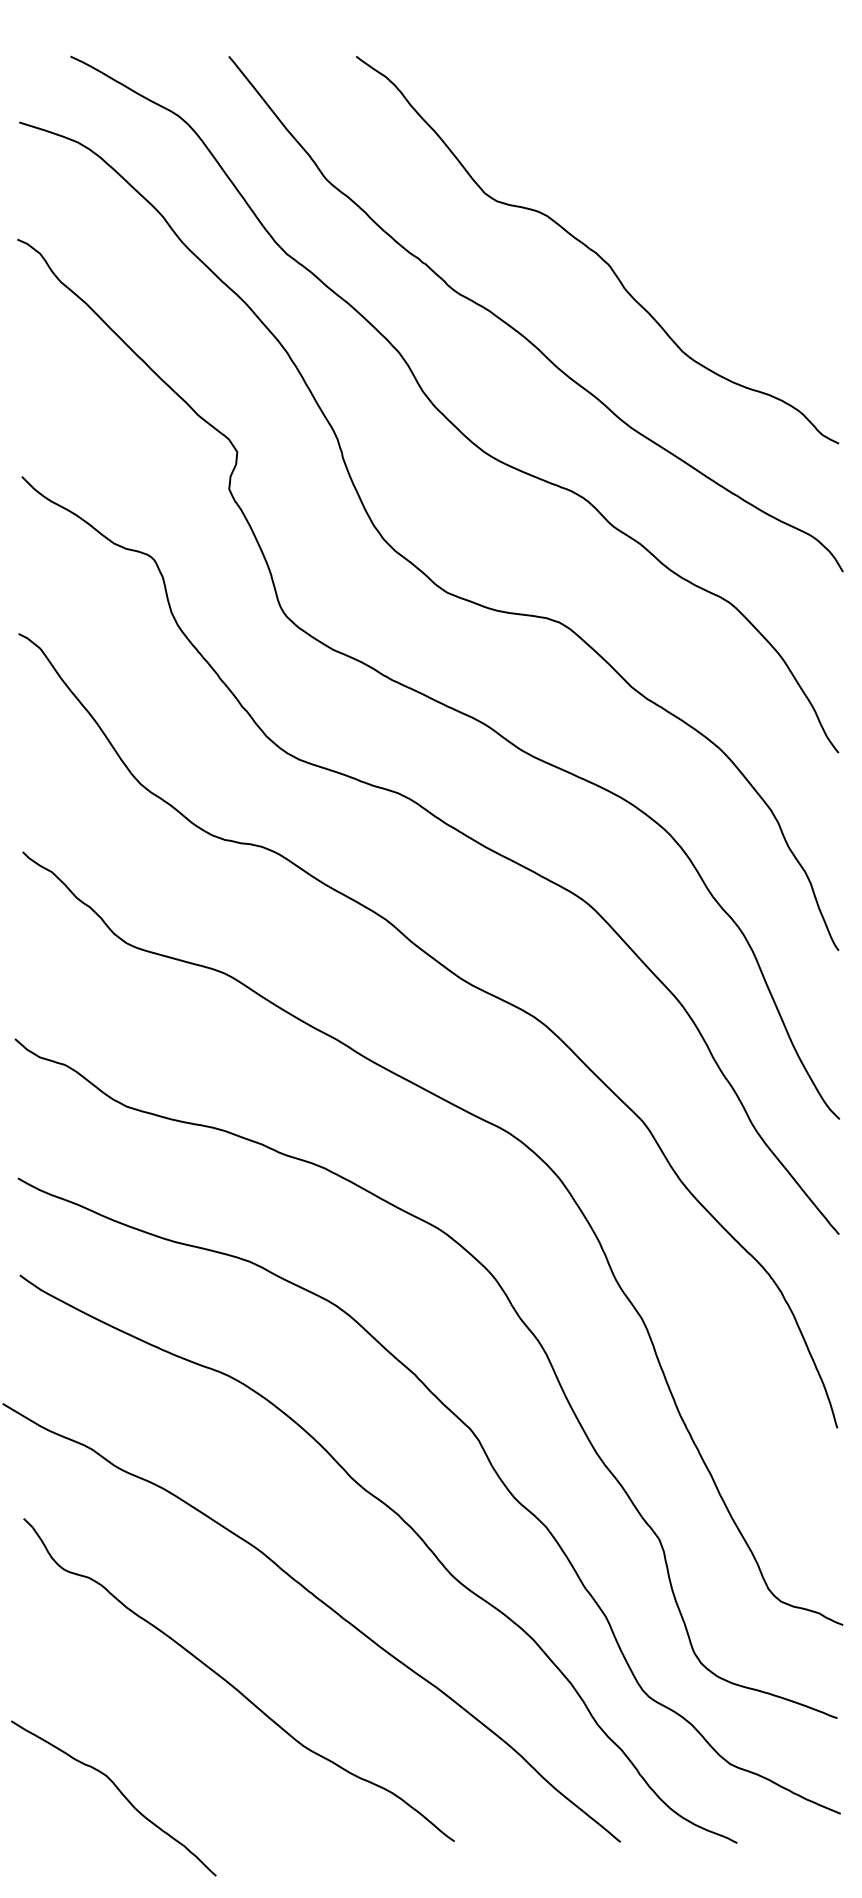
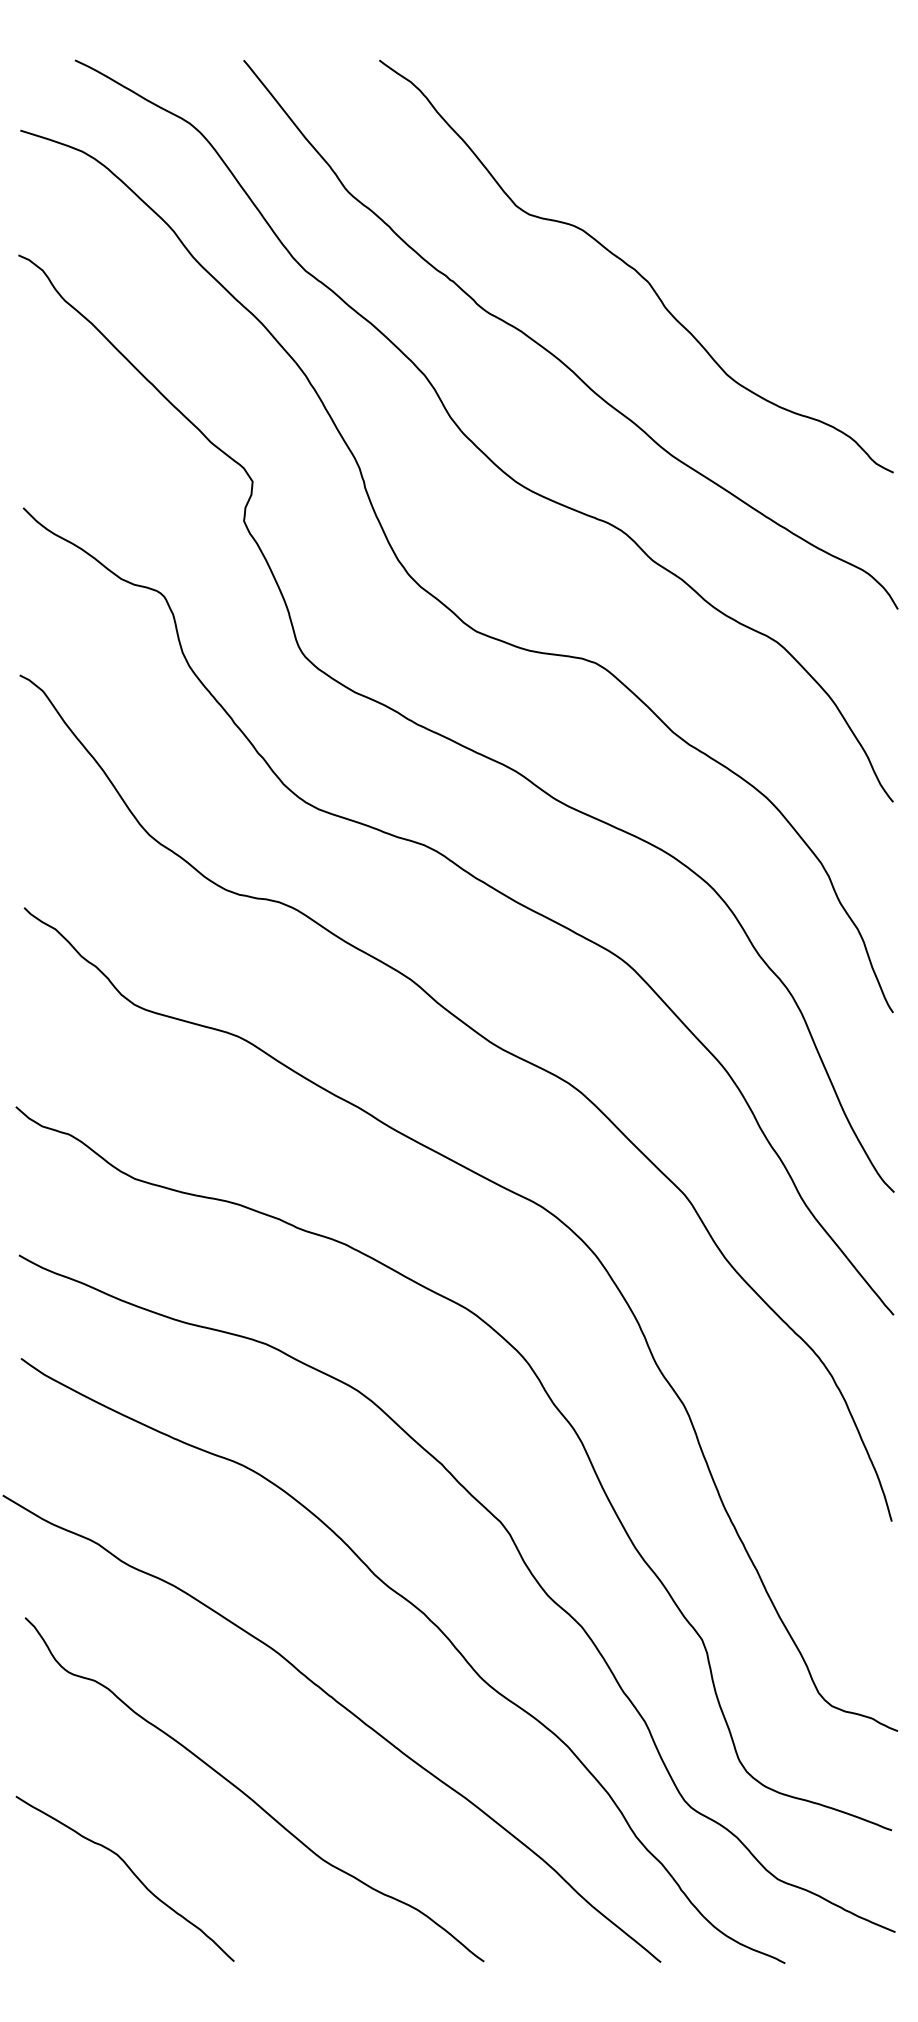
curve: (118, 1791) -> (130, 1871), moved

